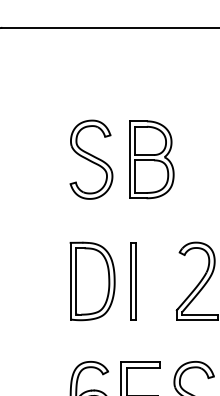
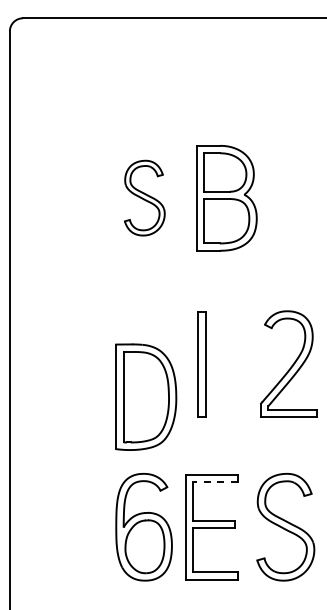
part: (91, 159) -> (144, 197), size x0.7
part: (92, 280) -> (146, 396), moved
line: (143, 368) -> (215, 482), solid -> dashed

